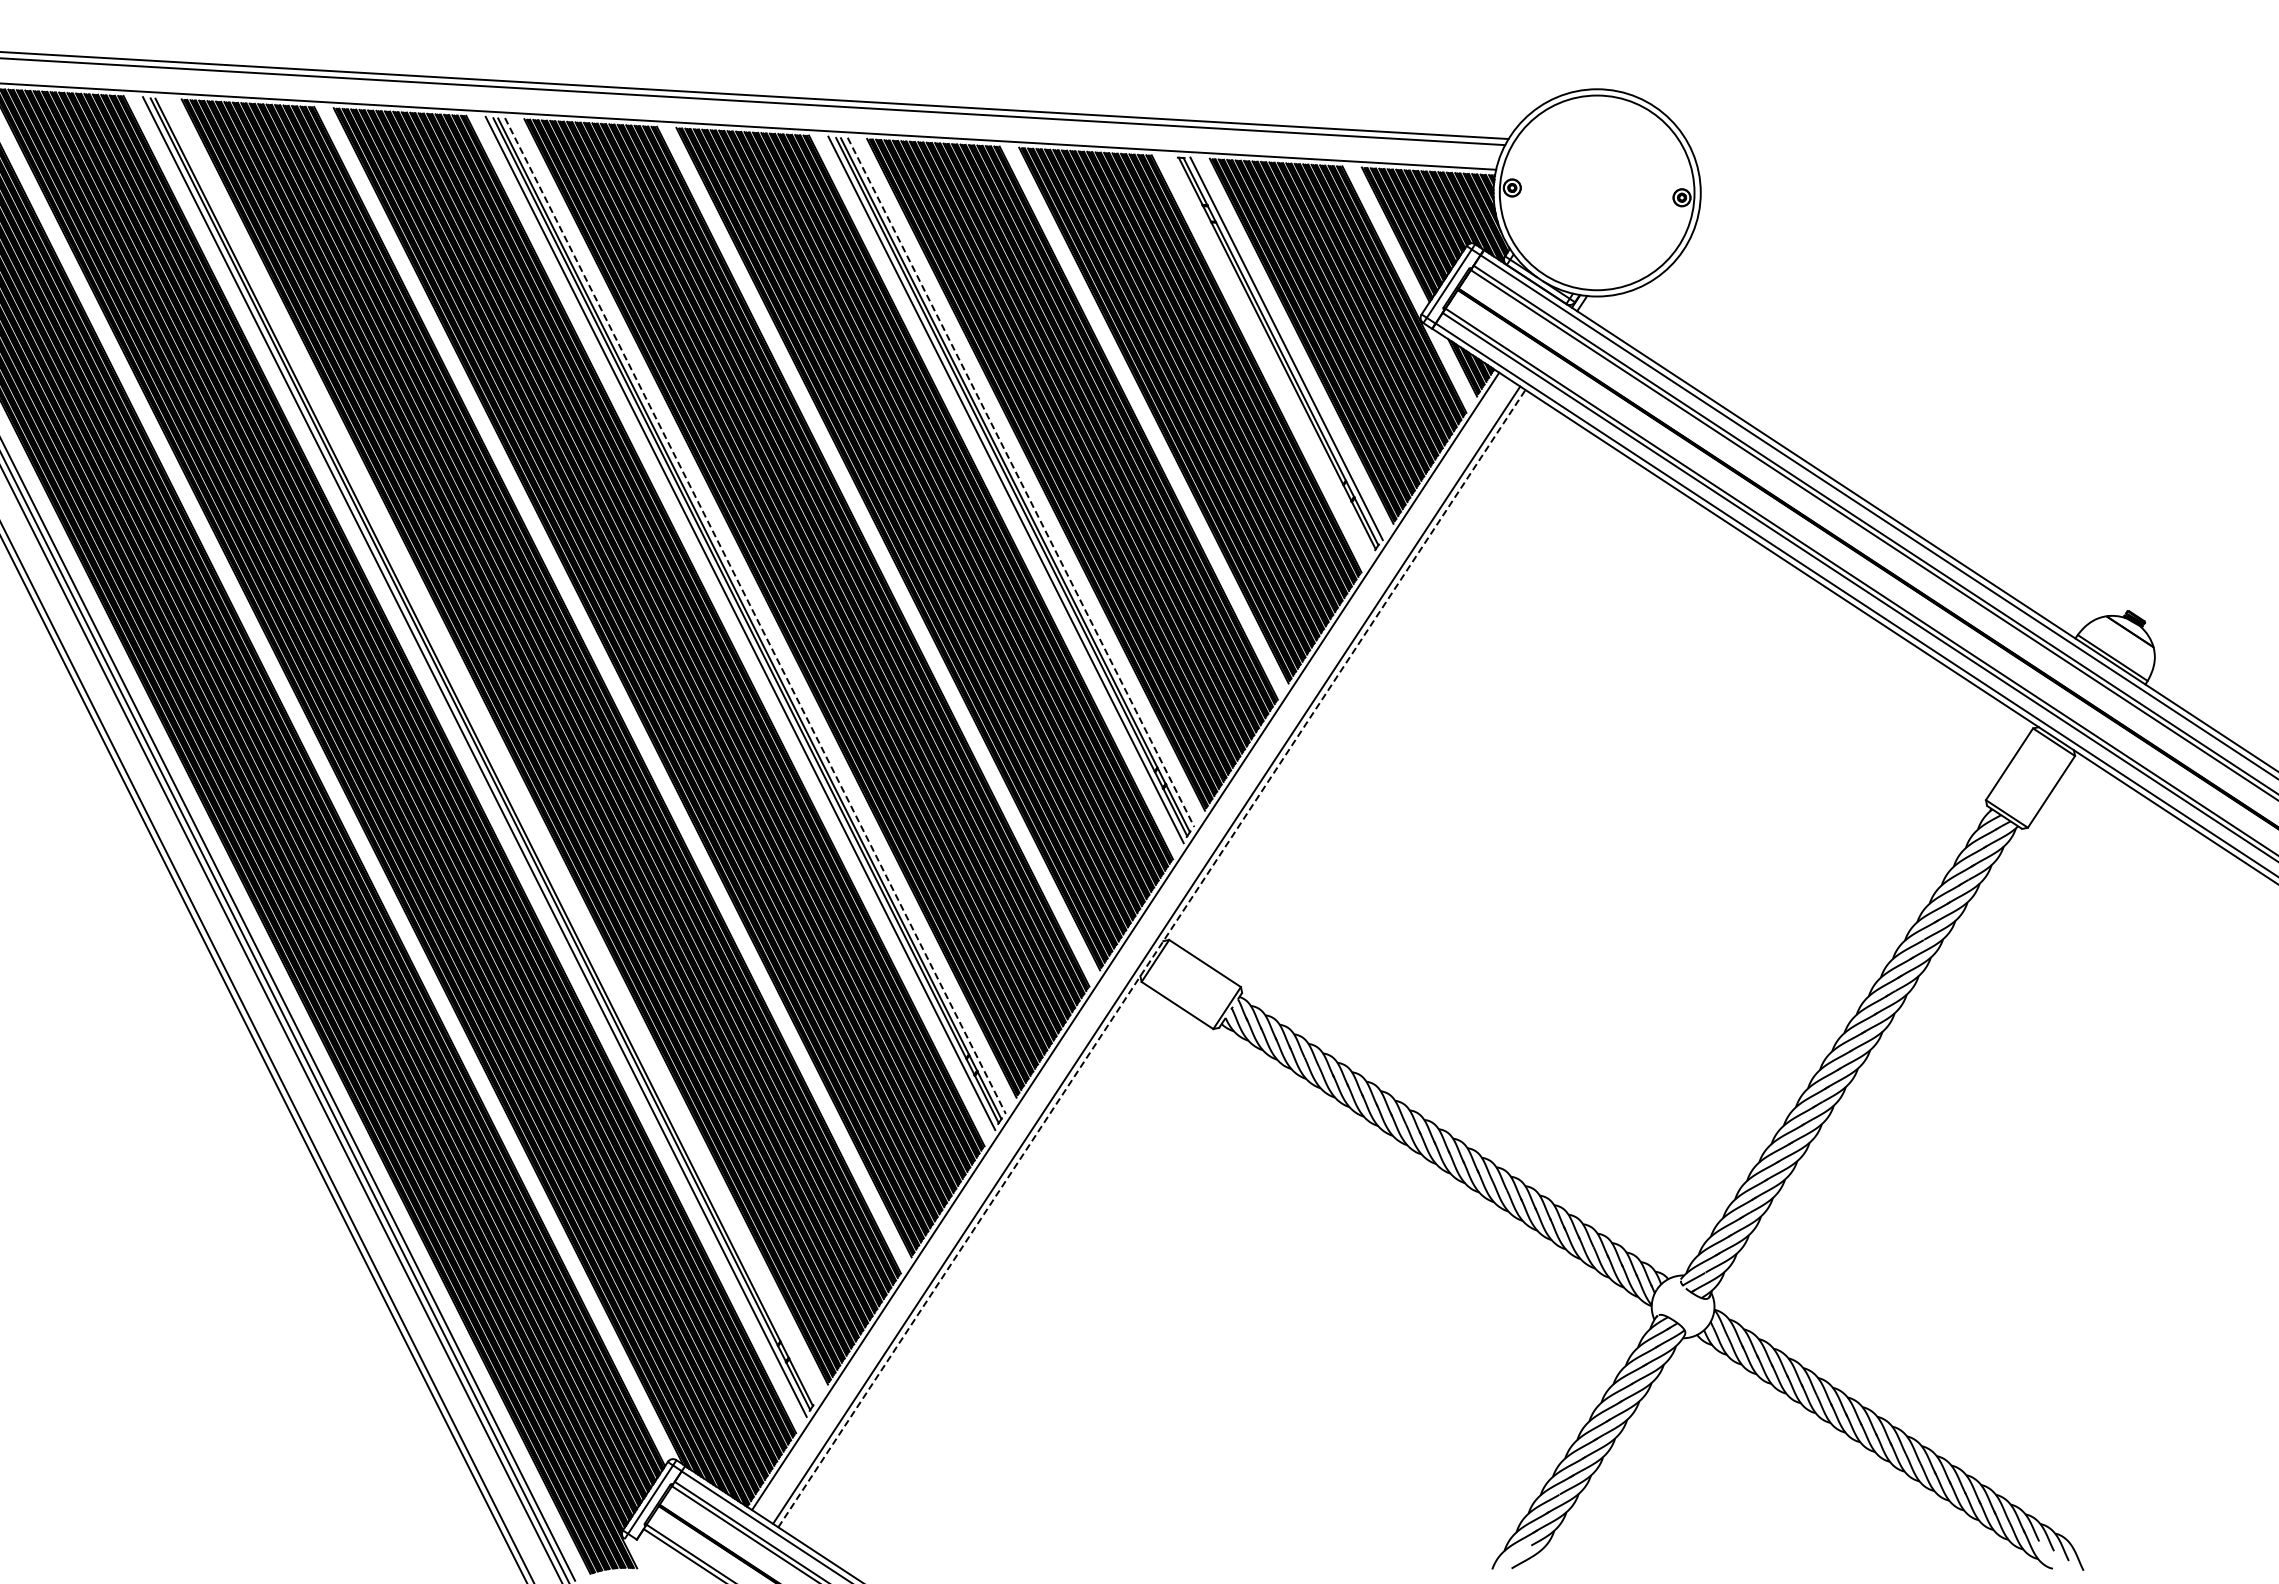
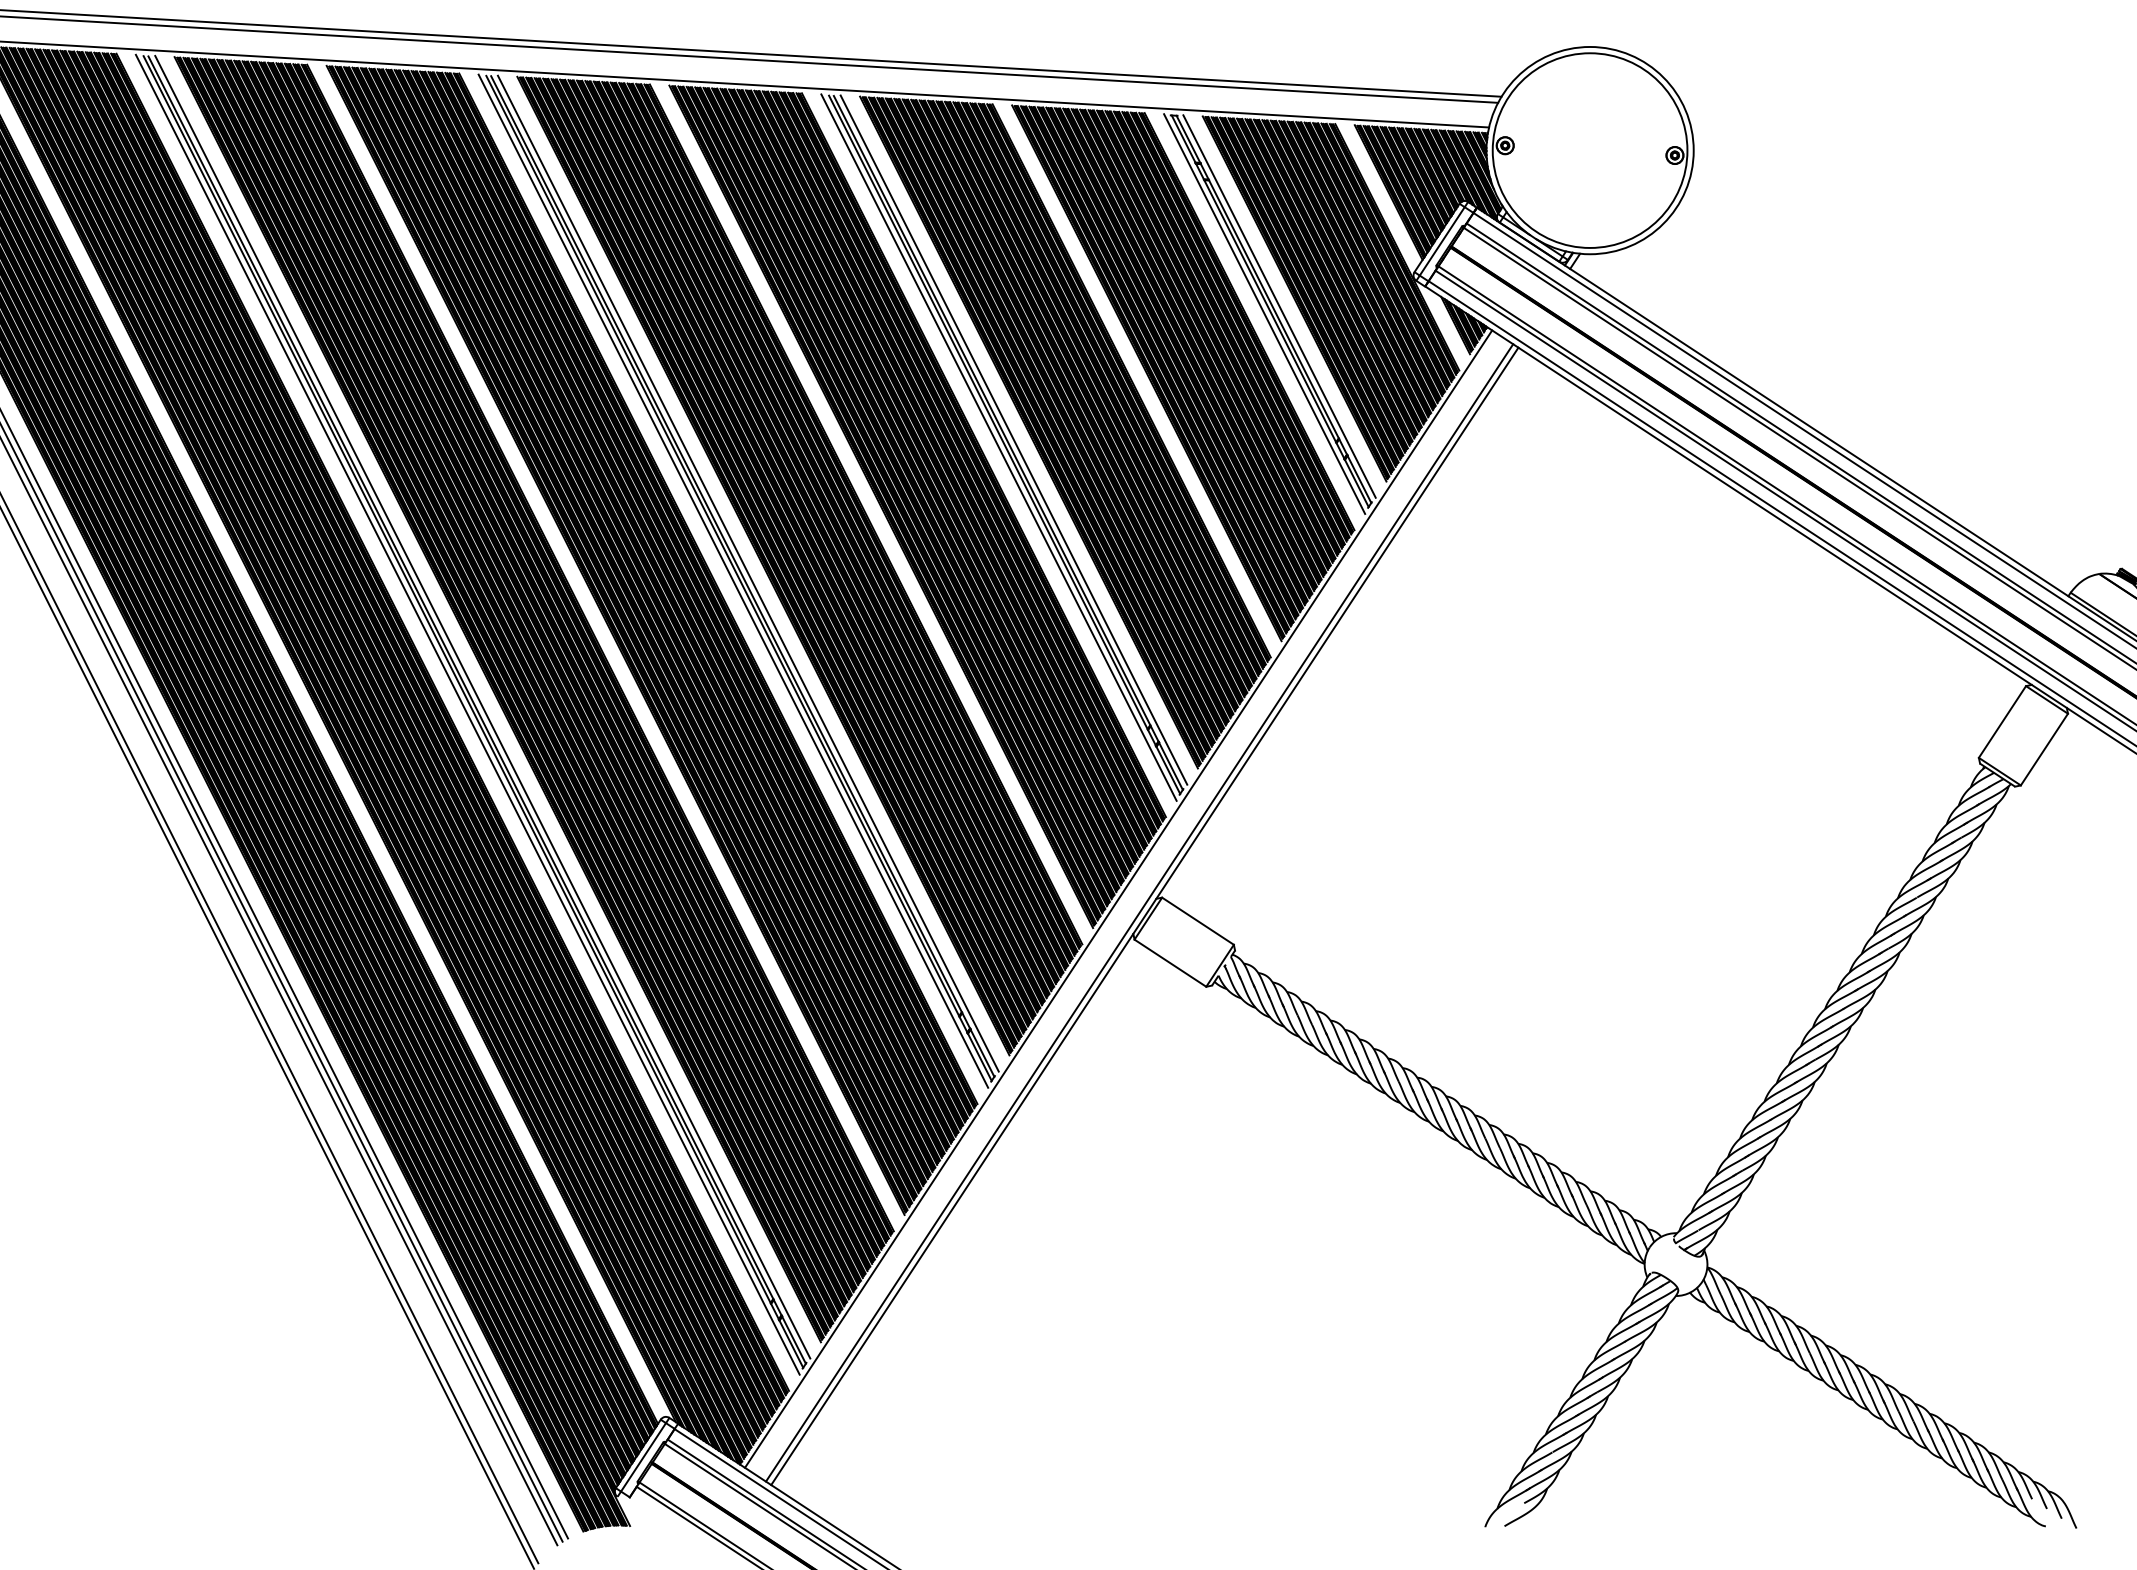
line: (1271, 356) -> (1264, 314), added
line: (1021, 482) -> (1014, 440), dashed -> solid
line: (755, 616) -> (748, 574), dashed -> solid
line: (489, 749) -> (482, 707), added
line: (1152, 958) -> (1145, 916), dashed -> solid

